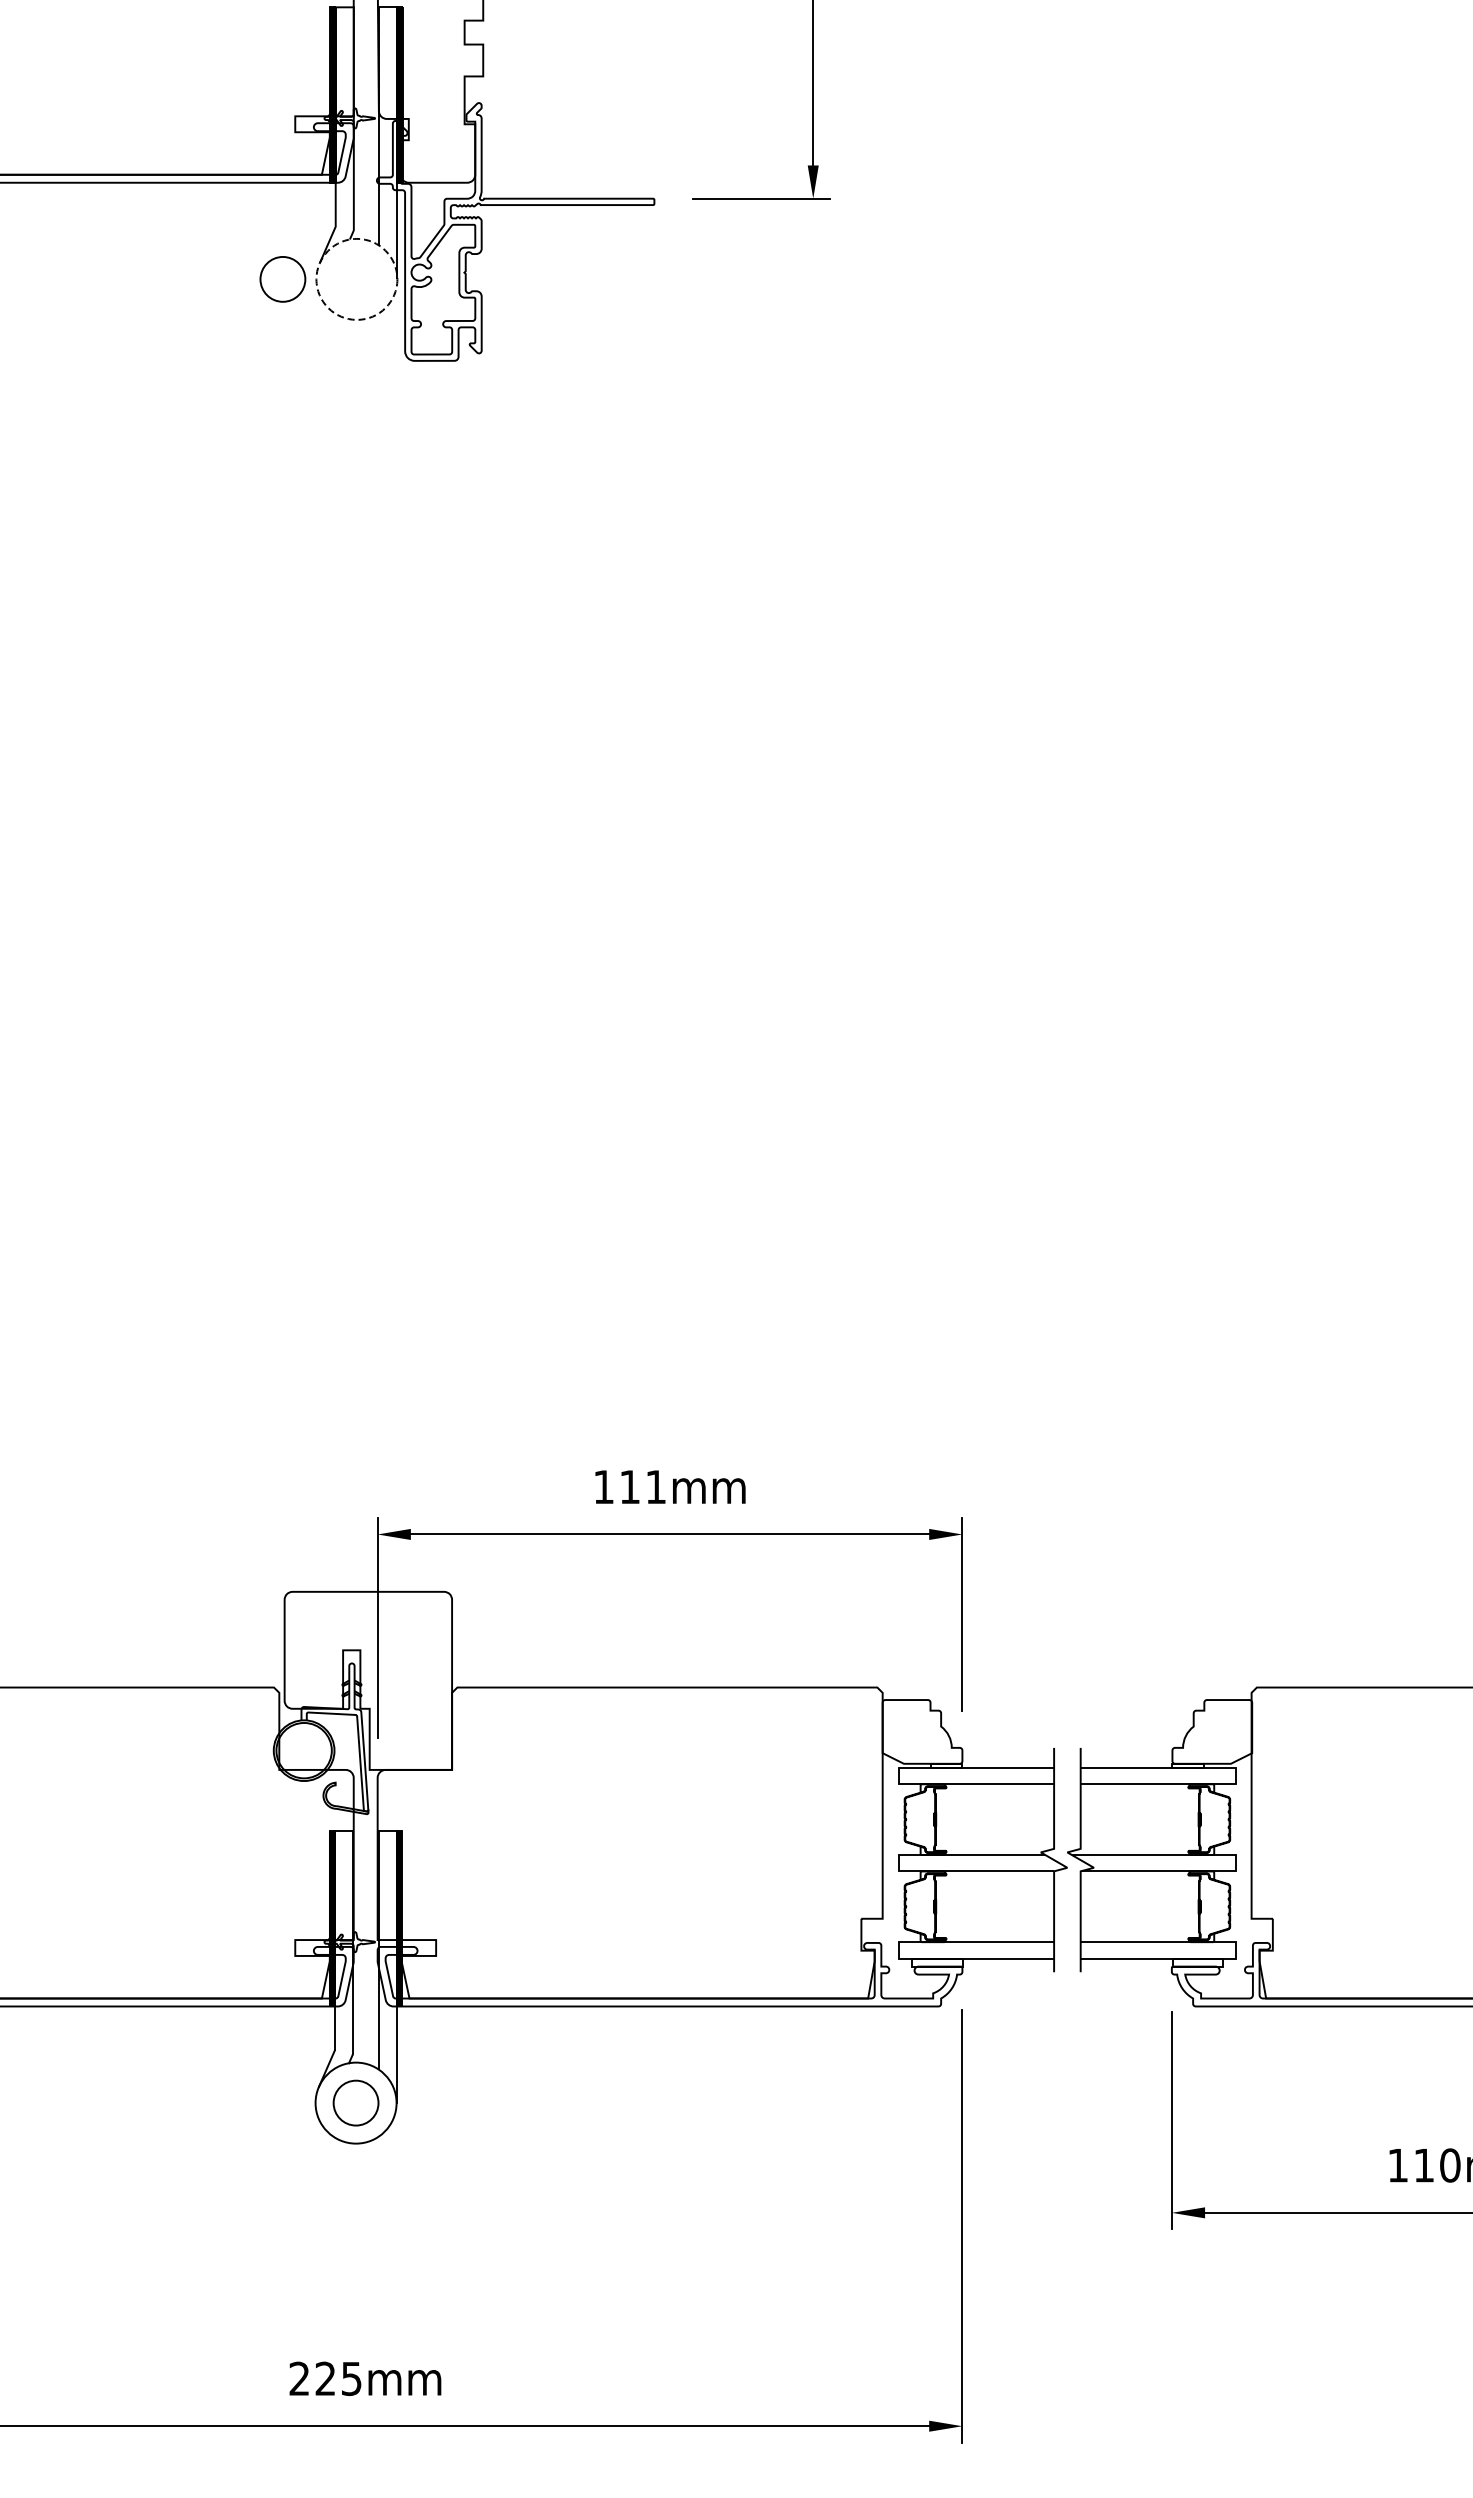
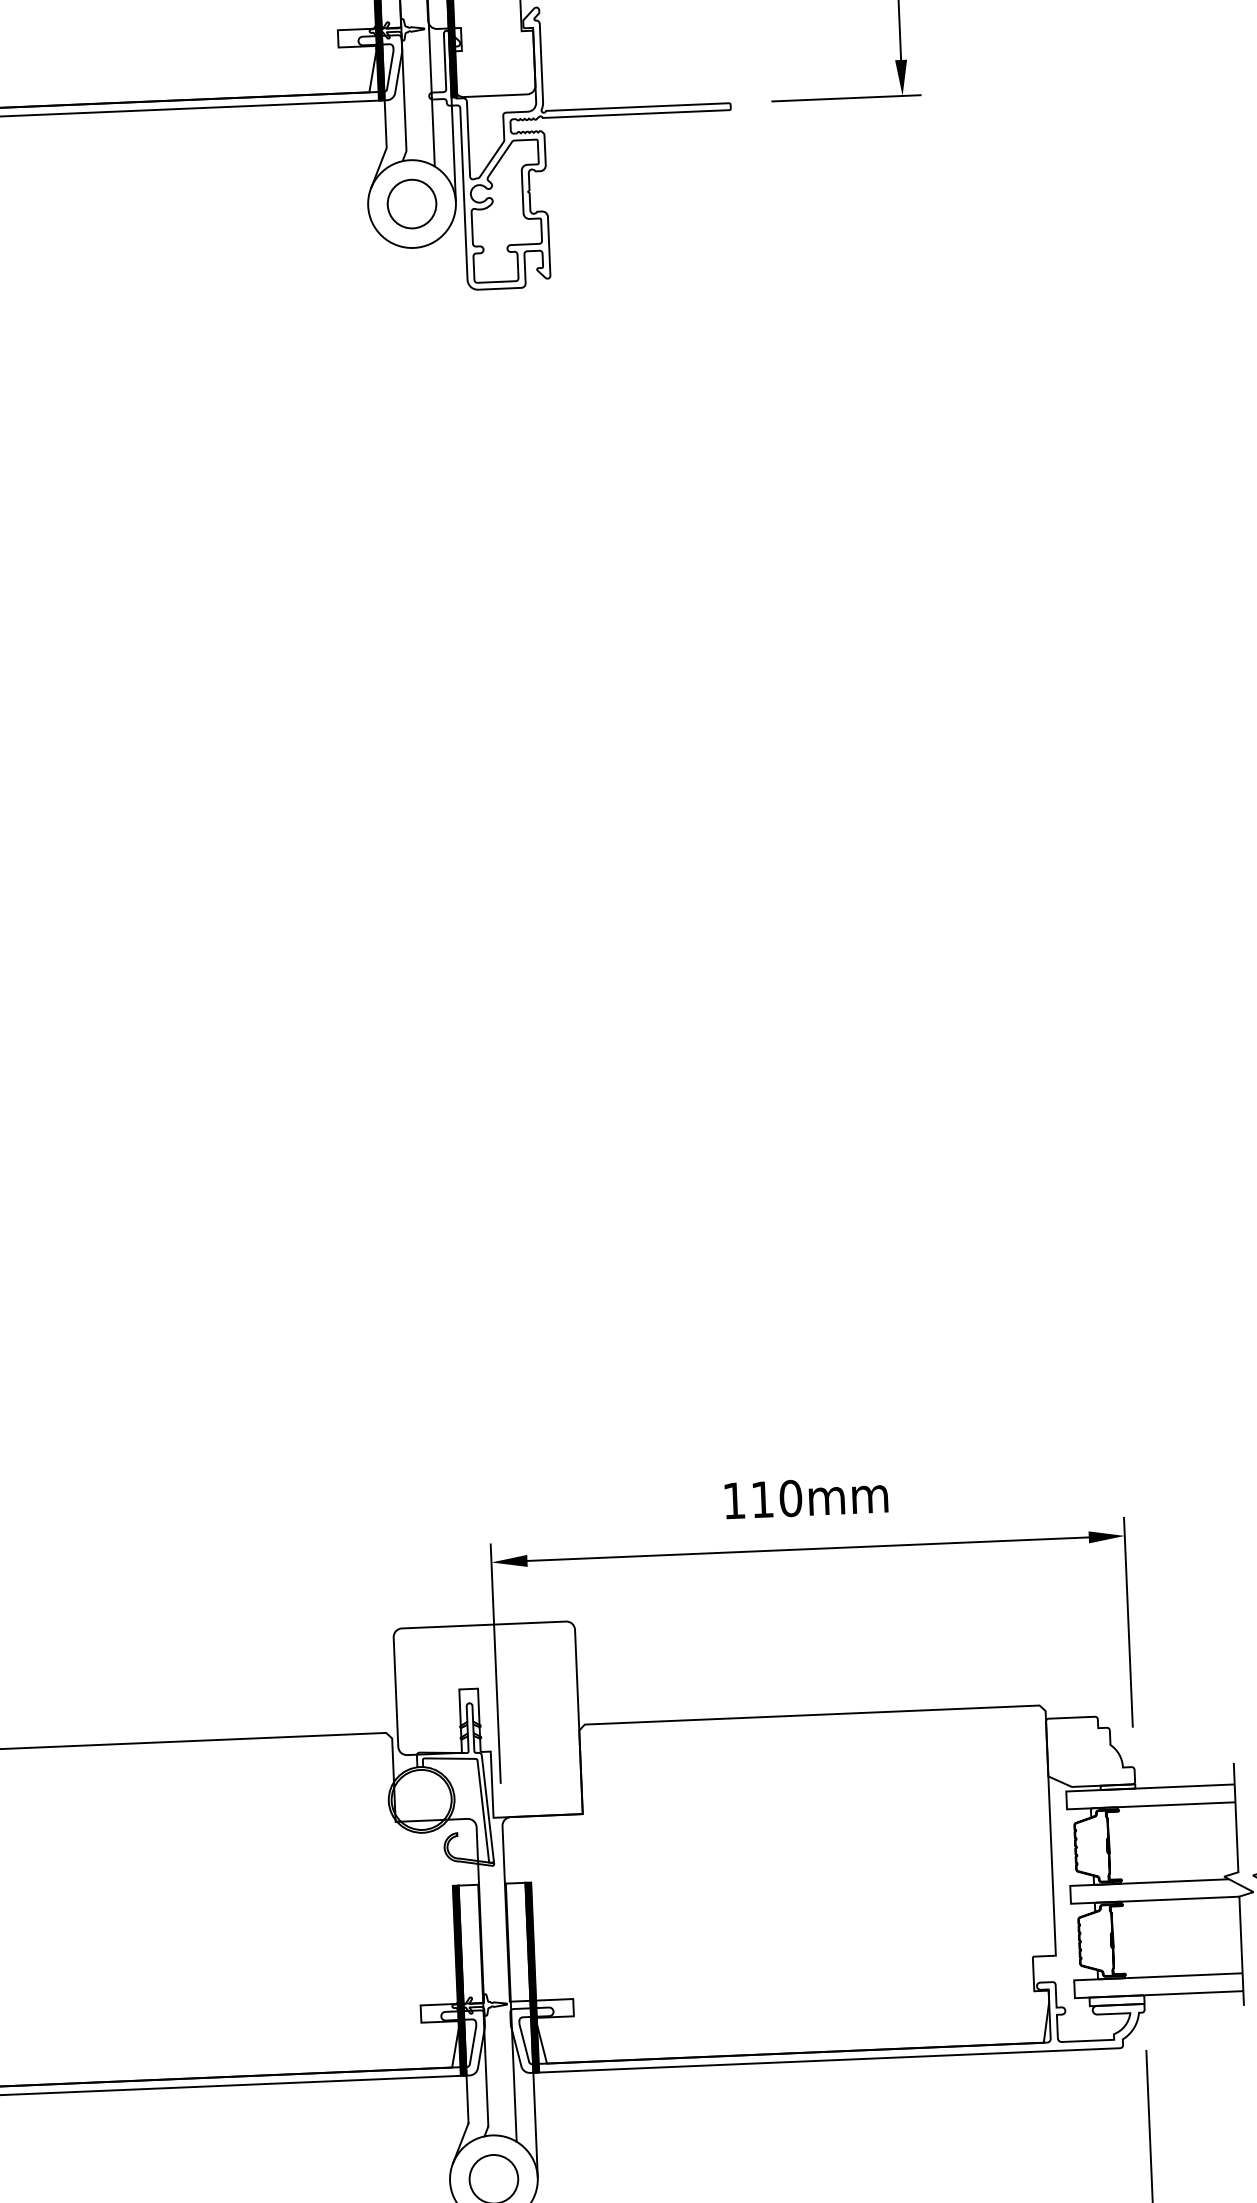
circle: (356, 278) -> (411, 203), dashed -> solid
circle: (282, 279) -> (411, 204), moved
text: (655, 1487) -> (790, 1498), 111mm -> 110mm

